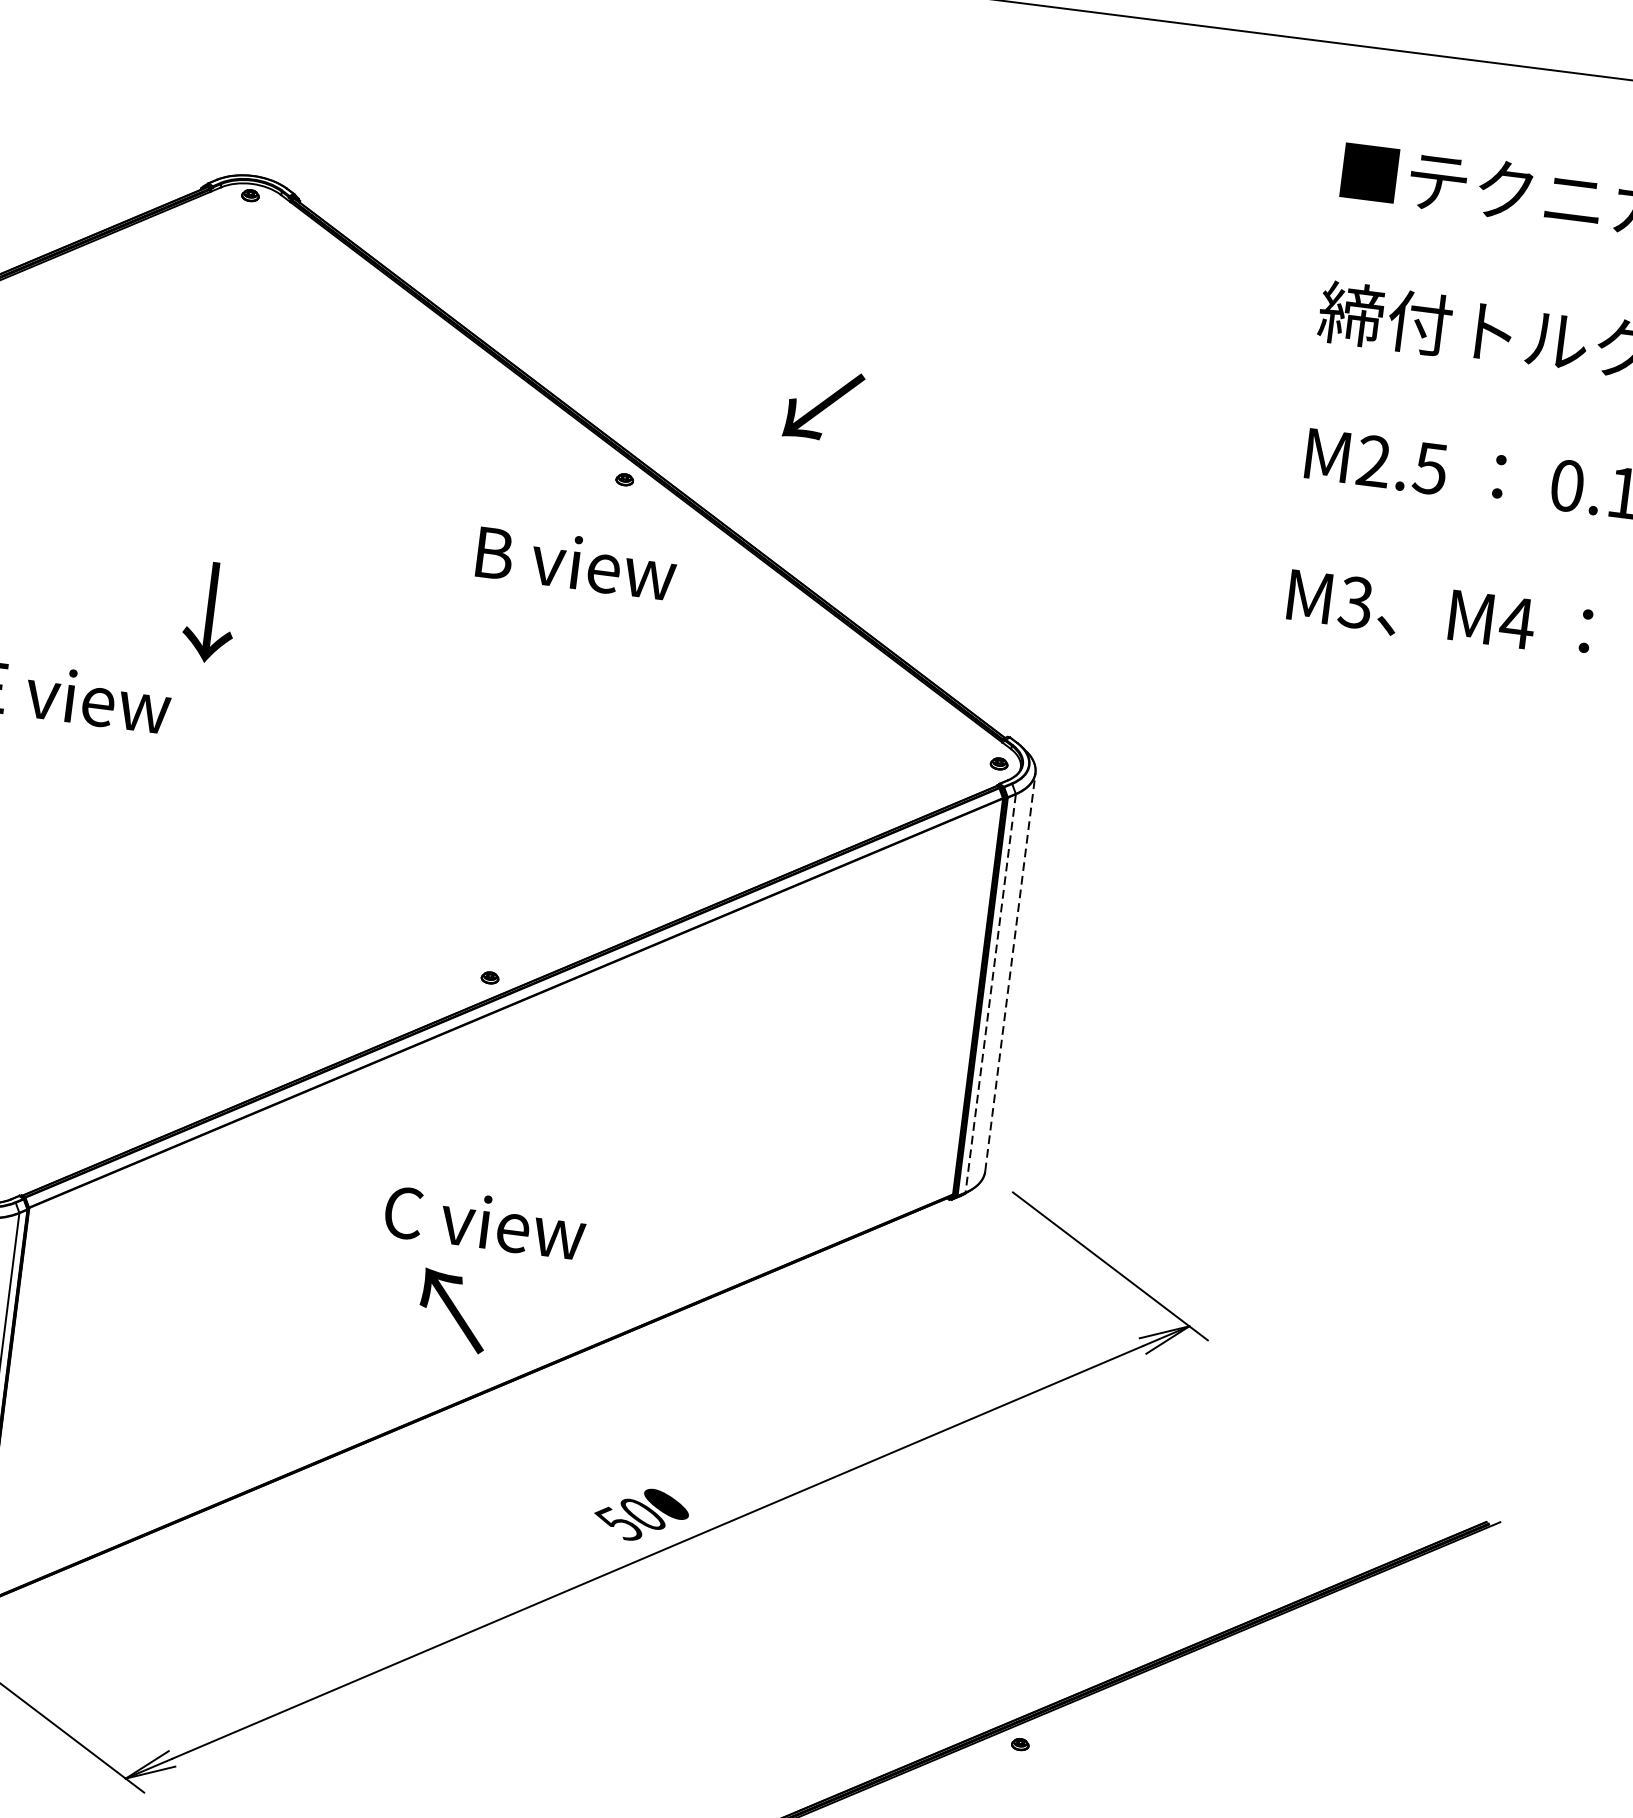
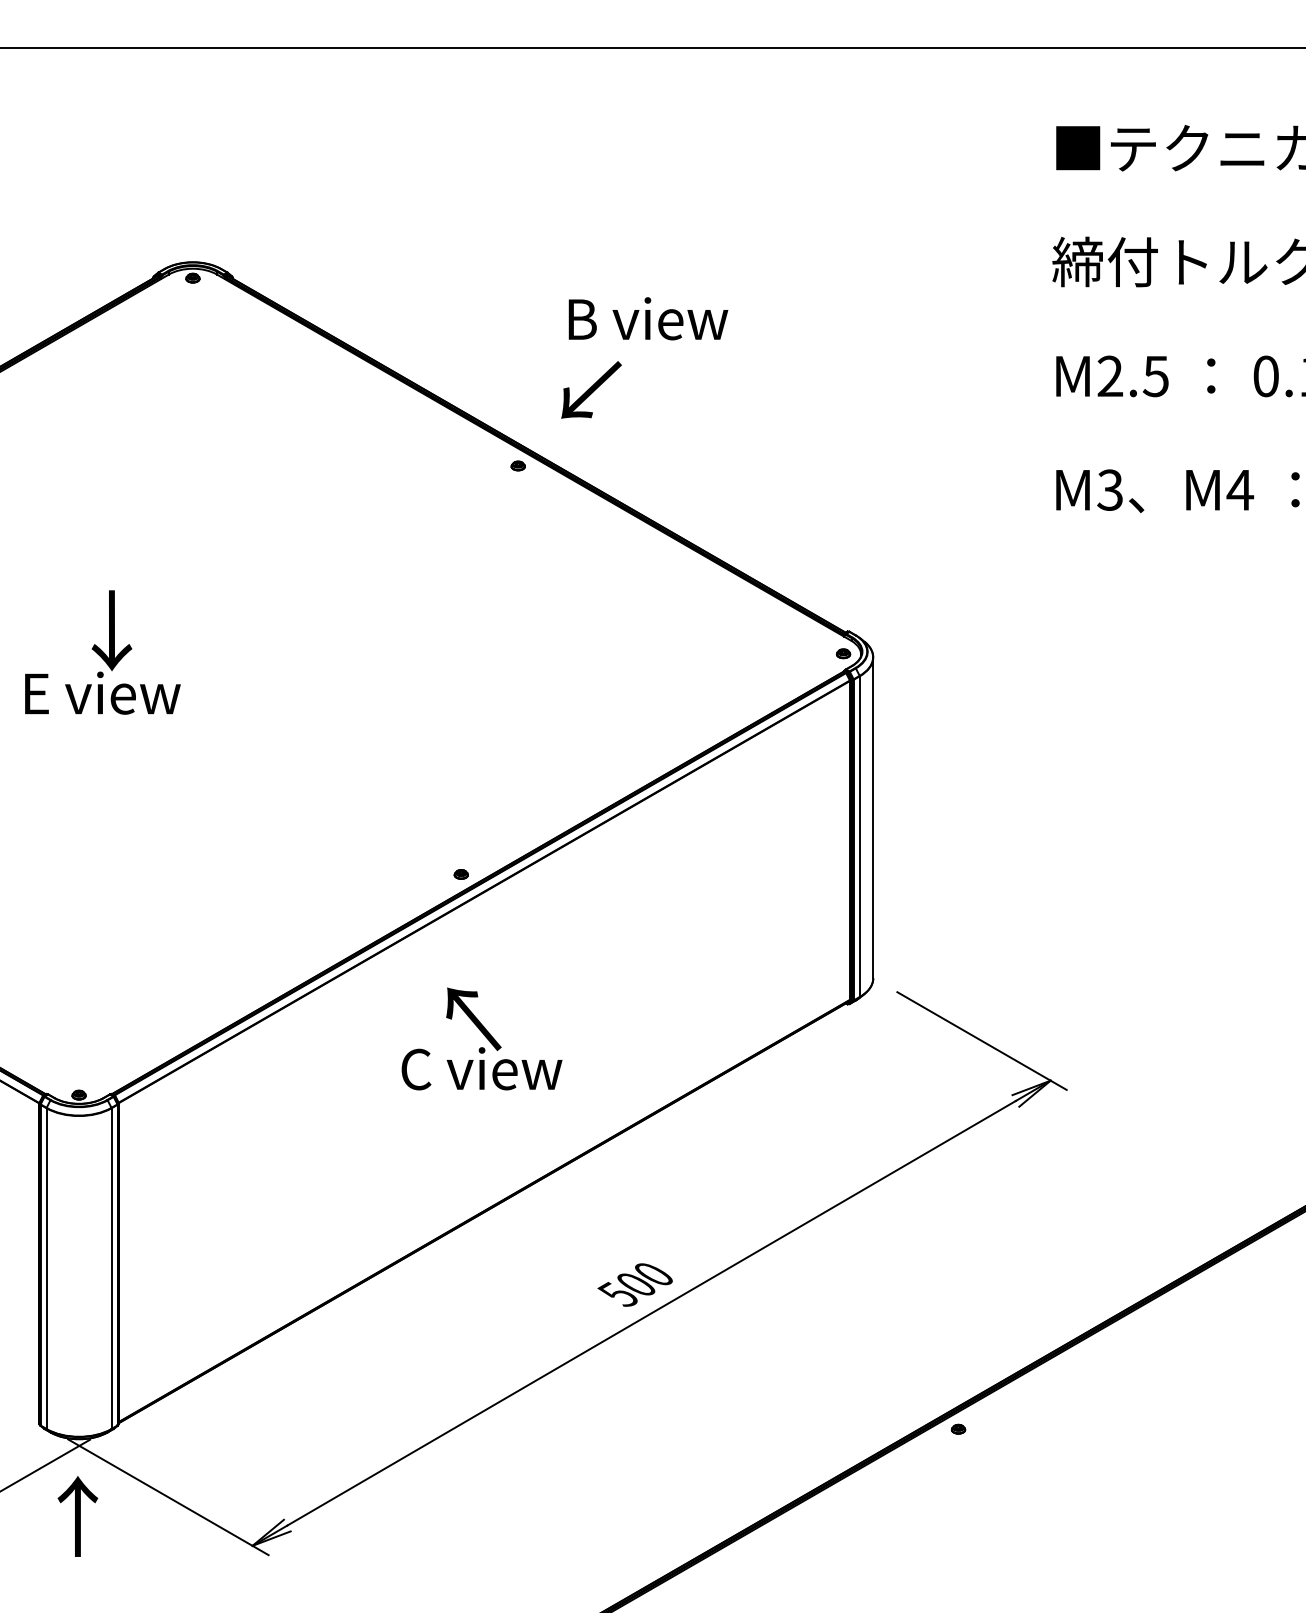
text: (823, 404) -> (591, 389), moved
text: (576, 562) -> (648, 318), moved
text: (209, 612) -> (111, 630), moved
line: (1010, 971) -> (873, 817), dashed -> solid
line: (990, 994) -> (859, 837), dashed -> solid
text: (453, 1310) -> (473, 1018), moved

